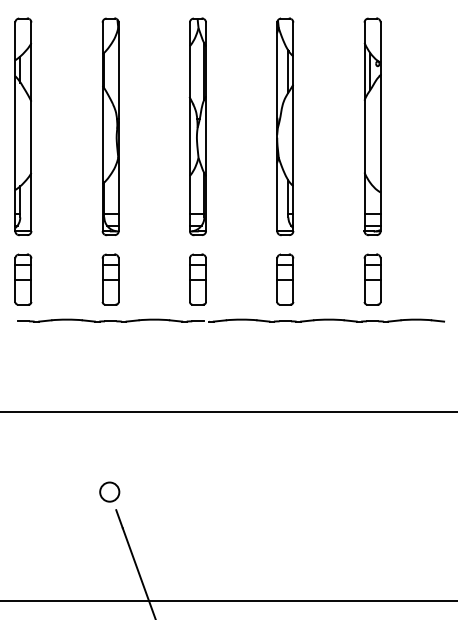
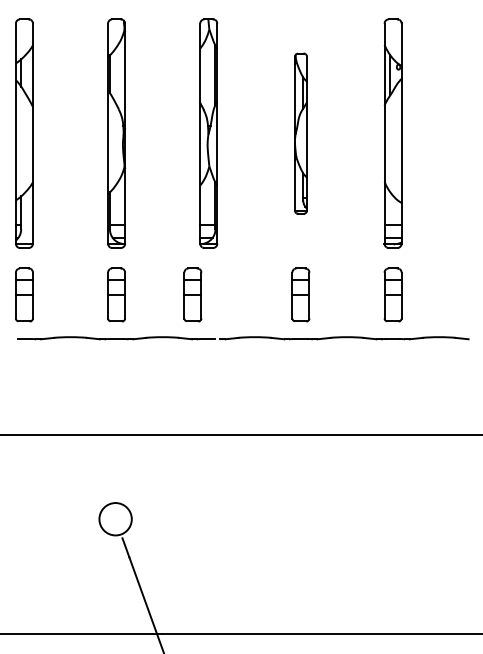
part: (285, 126) -> (301, 133), size x0.7
part: (197, 279) -> (192, 294), moved
circle: (109, 491) -> (115, 518), size x1.6

